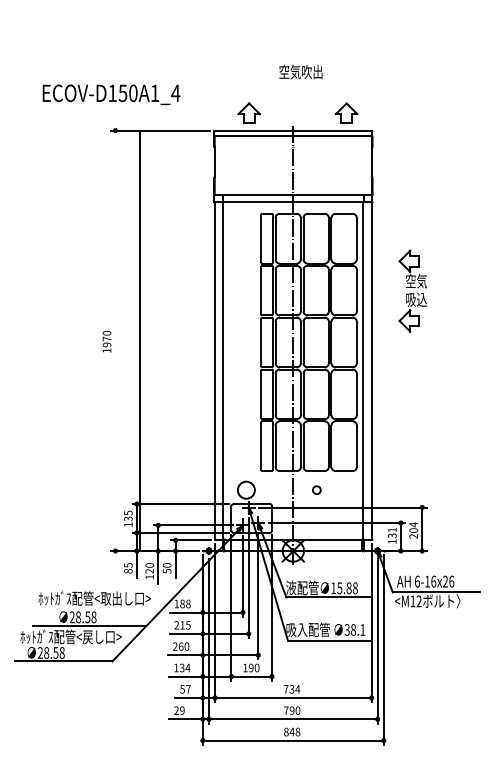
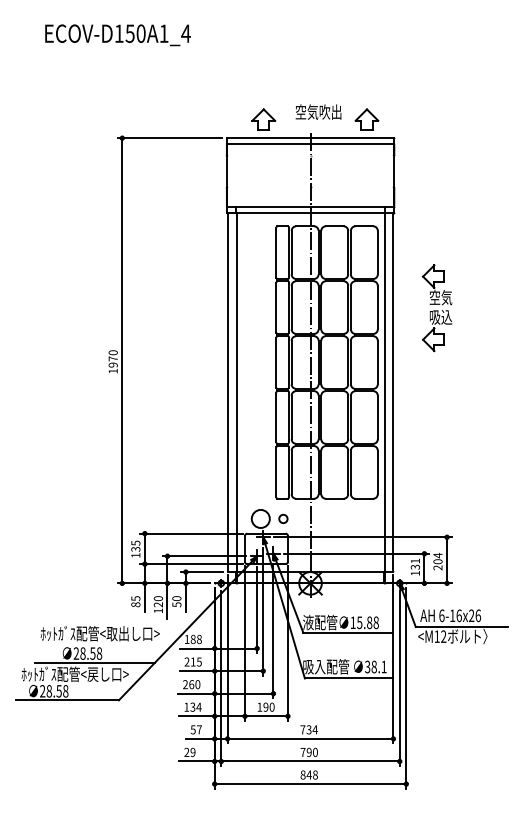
text: (300, 71) -> (318, 111), moved
text: (111, 95) -> (117, 35), moved
line: (140, 340) -> (122, 360), moved
circle: (316, 489) -> (283, 518), moved

